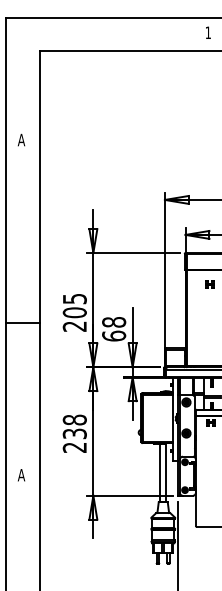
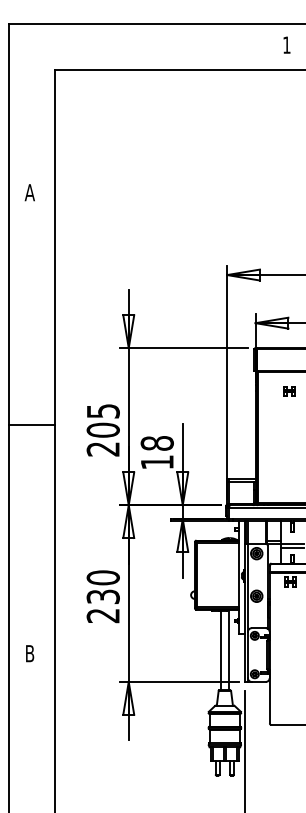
line: (23, 323) -> (32, 425), moved
text: (113, 335) -> (156, 461), 68 -> 18
text: (74, 419) -> (102, 577), 238 -> 230
text: (21, 475) -> (29, 653), A -> B

